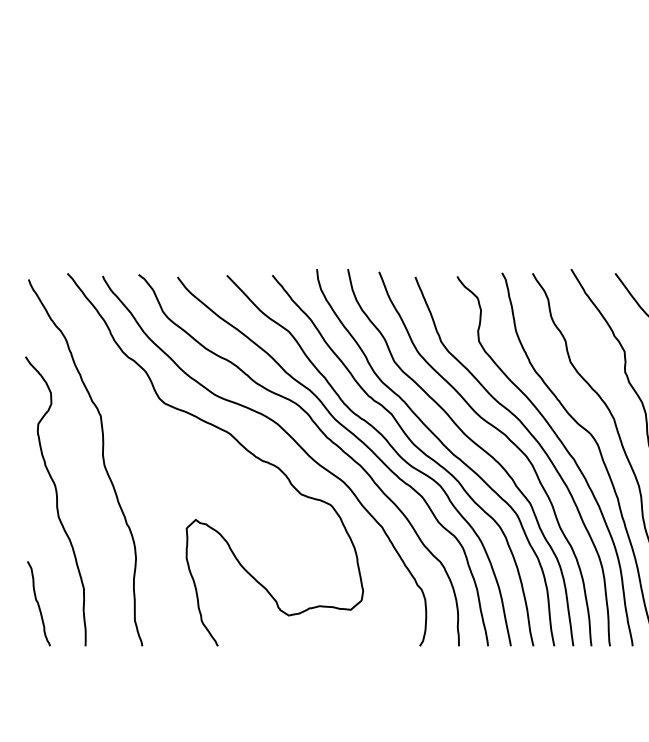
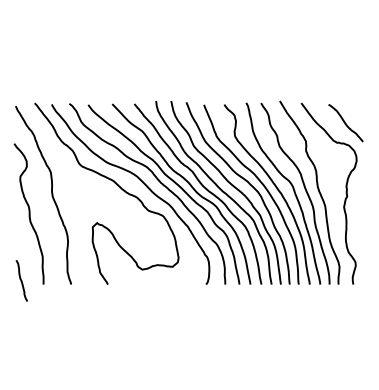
curve: (38, 602) -> (21, 280), moved

